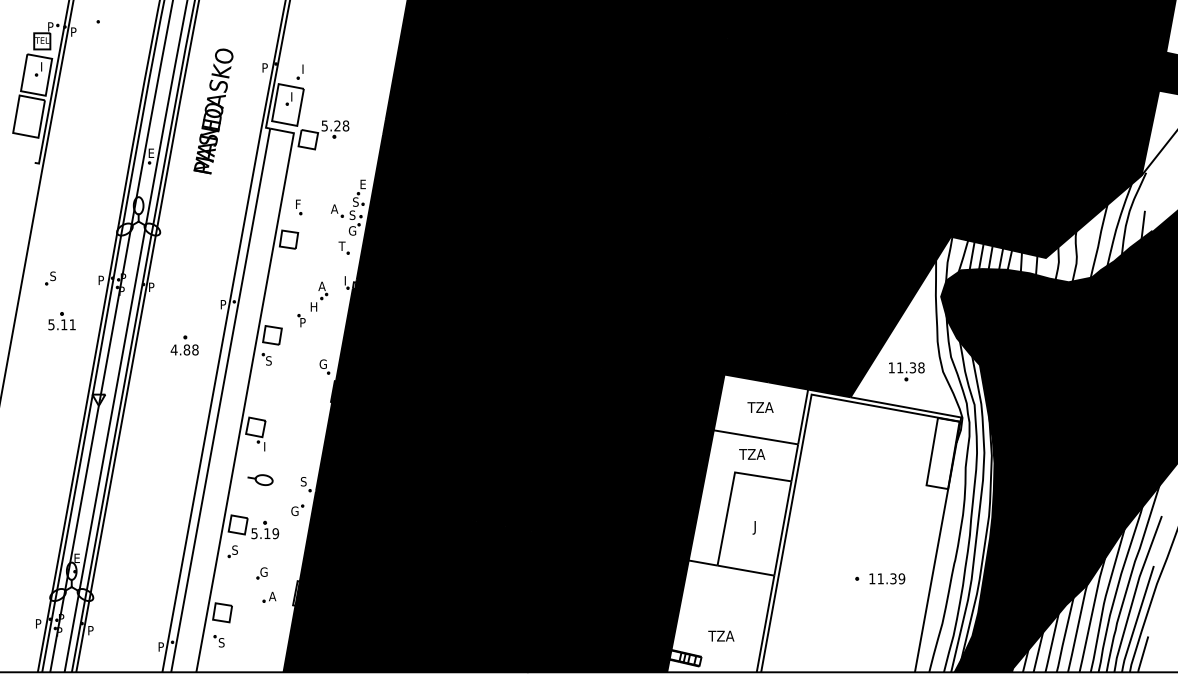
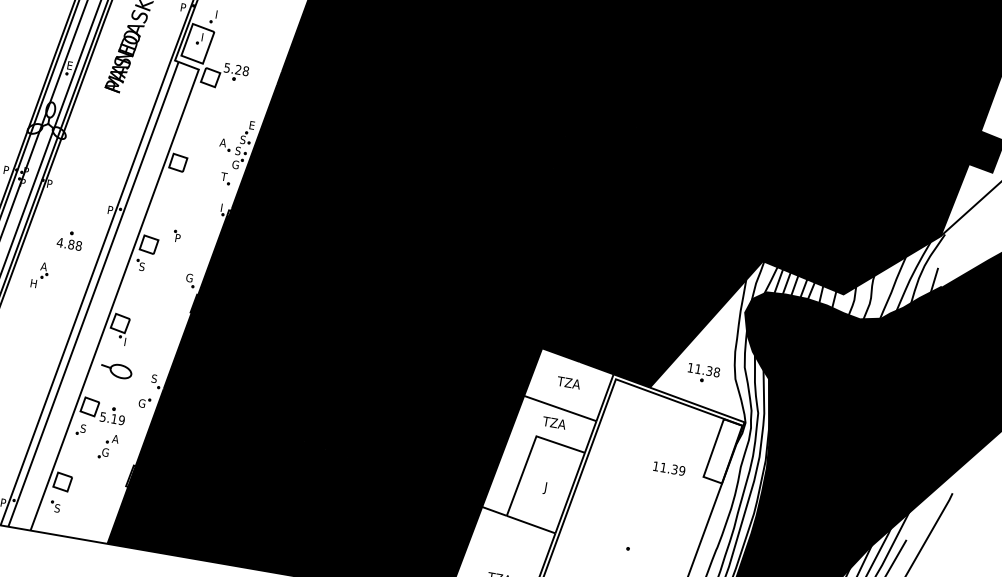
part: (299, 207) -> (192, 136), removed
part: (319, 296) -> (40, 275), moved
part: (260, 479) -> (116, 370), size x1.4
text: (887, 578) -> (669, 468), moved
part: (269, 596) -> (112, 438), moved

